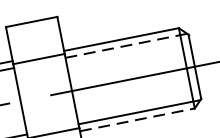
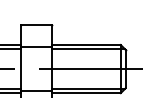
line: (126, 46) -> (88, 49), dashed -> solid
line: (137, 120) -> (86, 93), dashed -> solid

